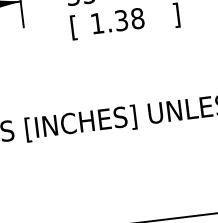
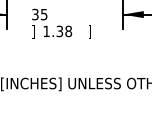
text: (73, 26) -> (33, 31), [ -> ]

